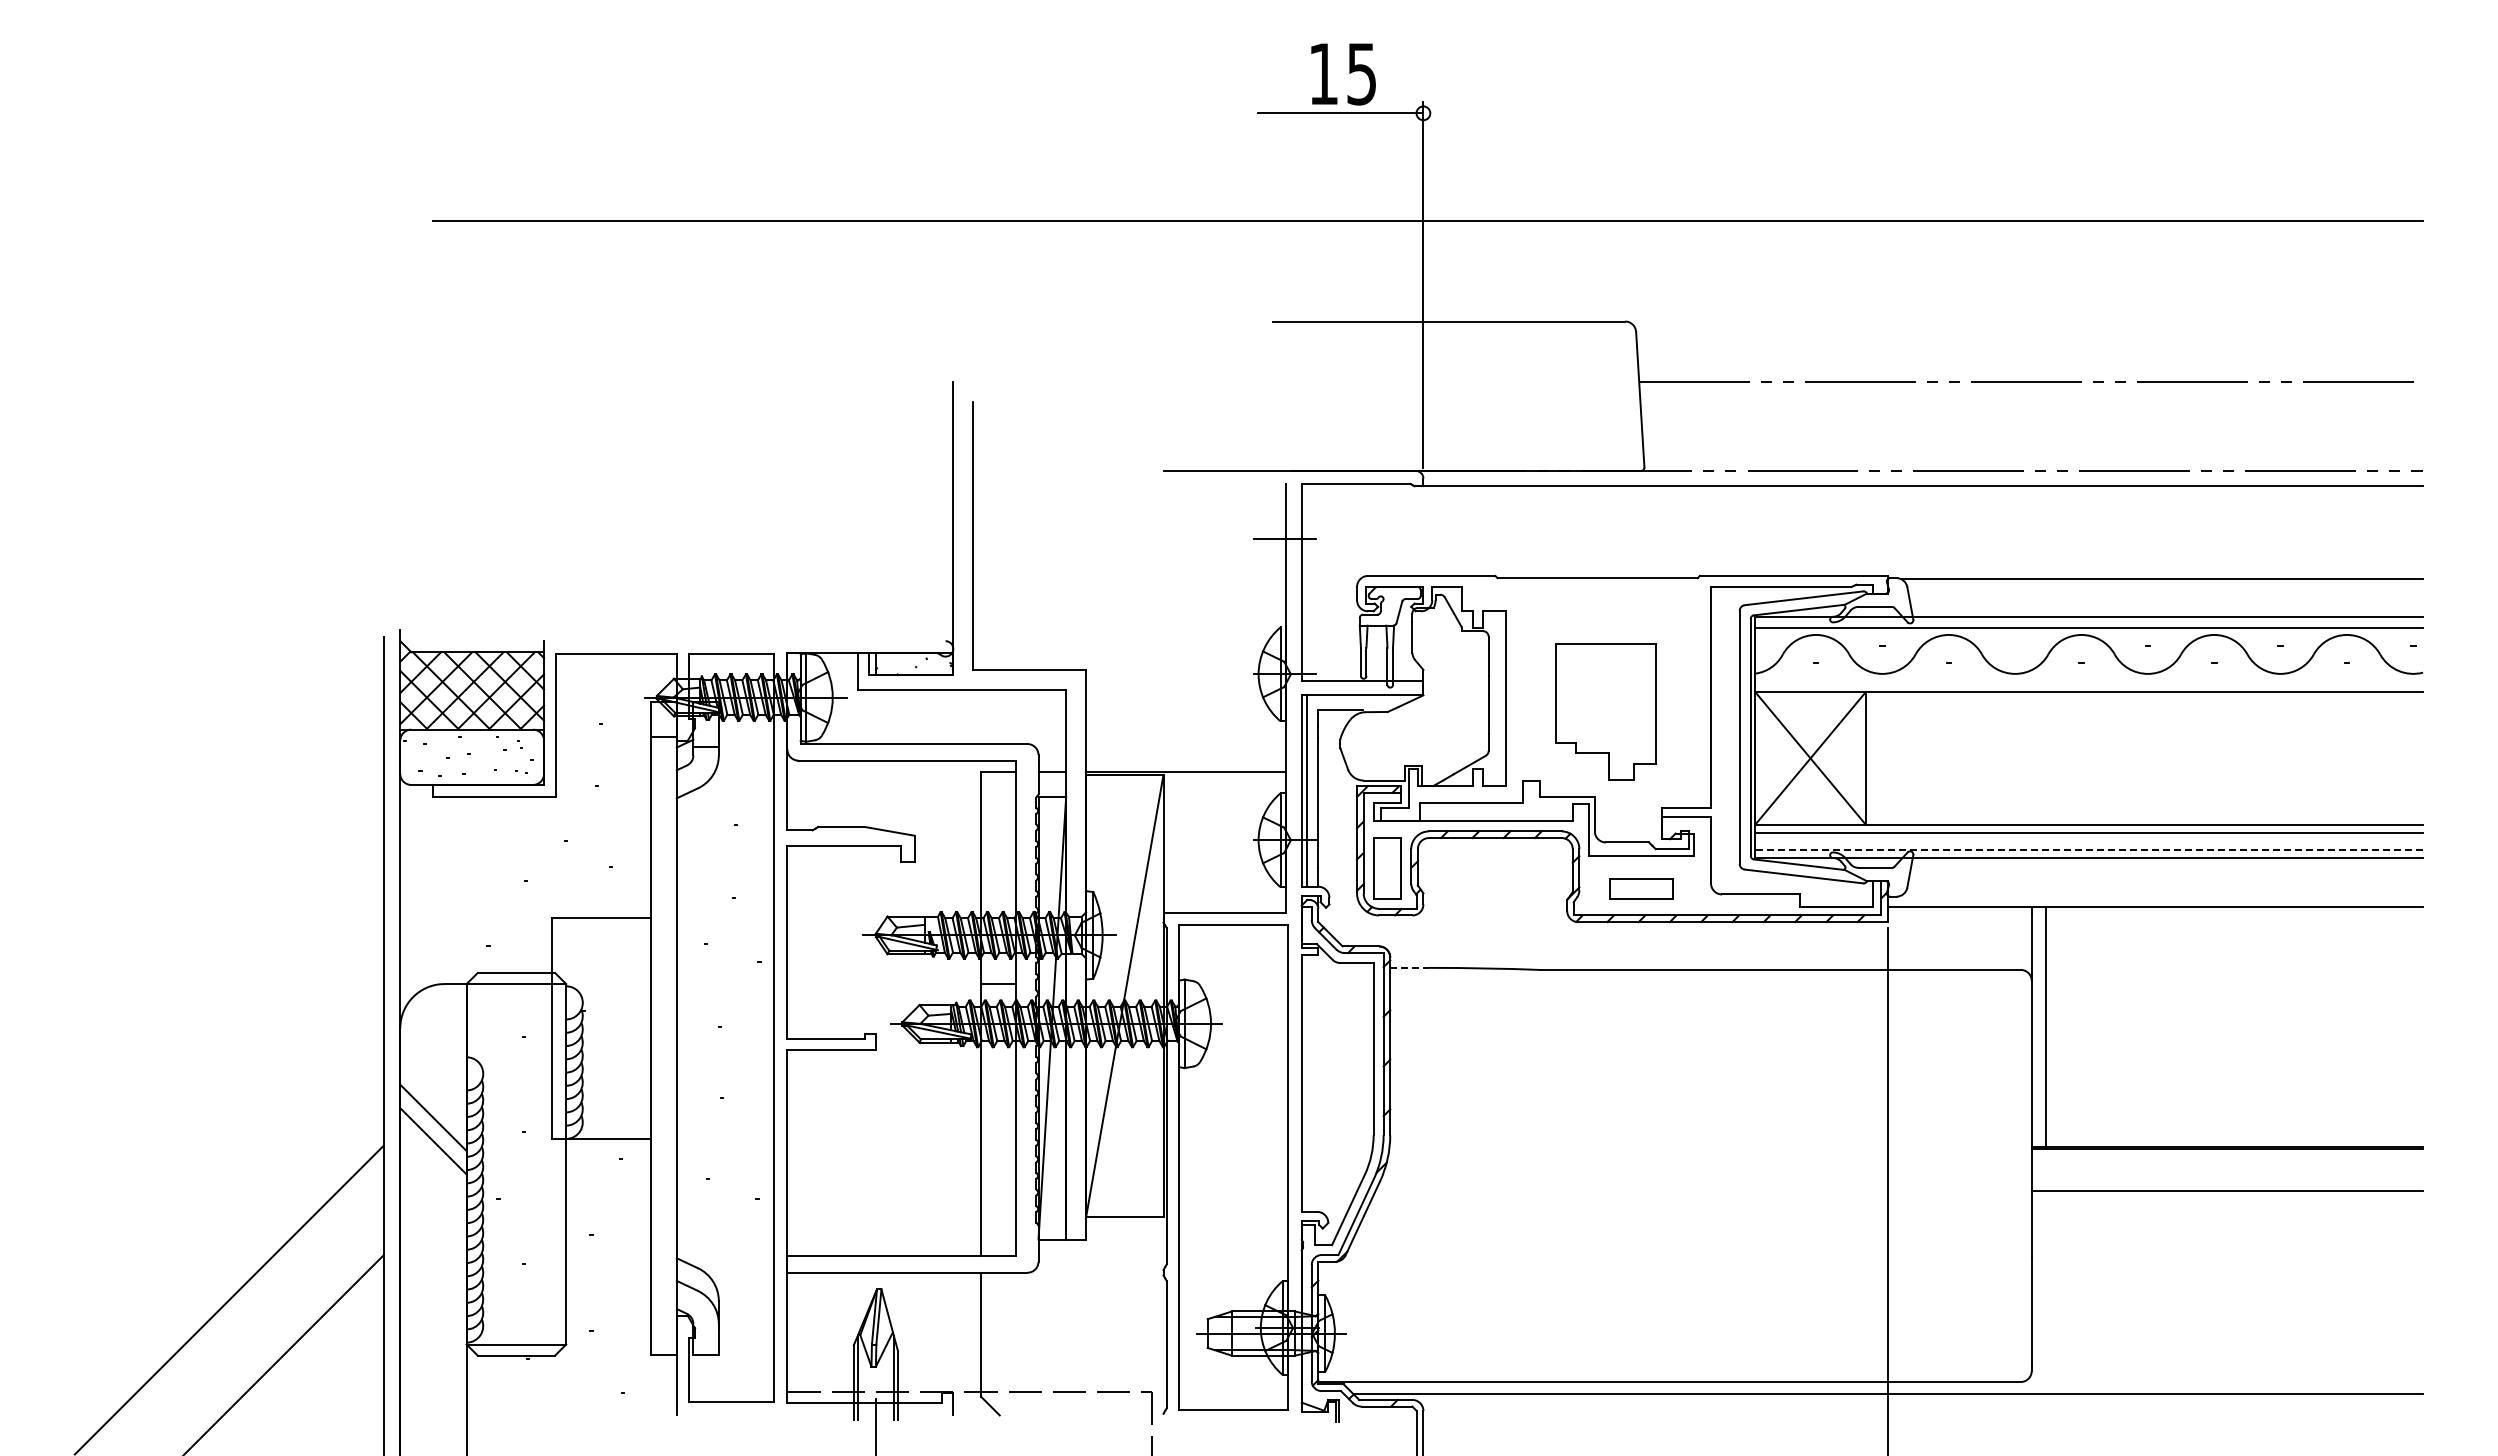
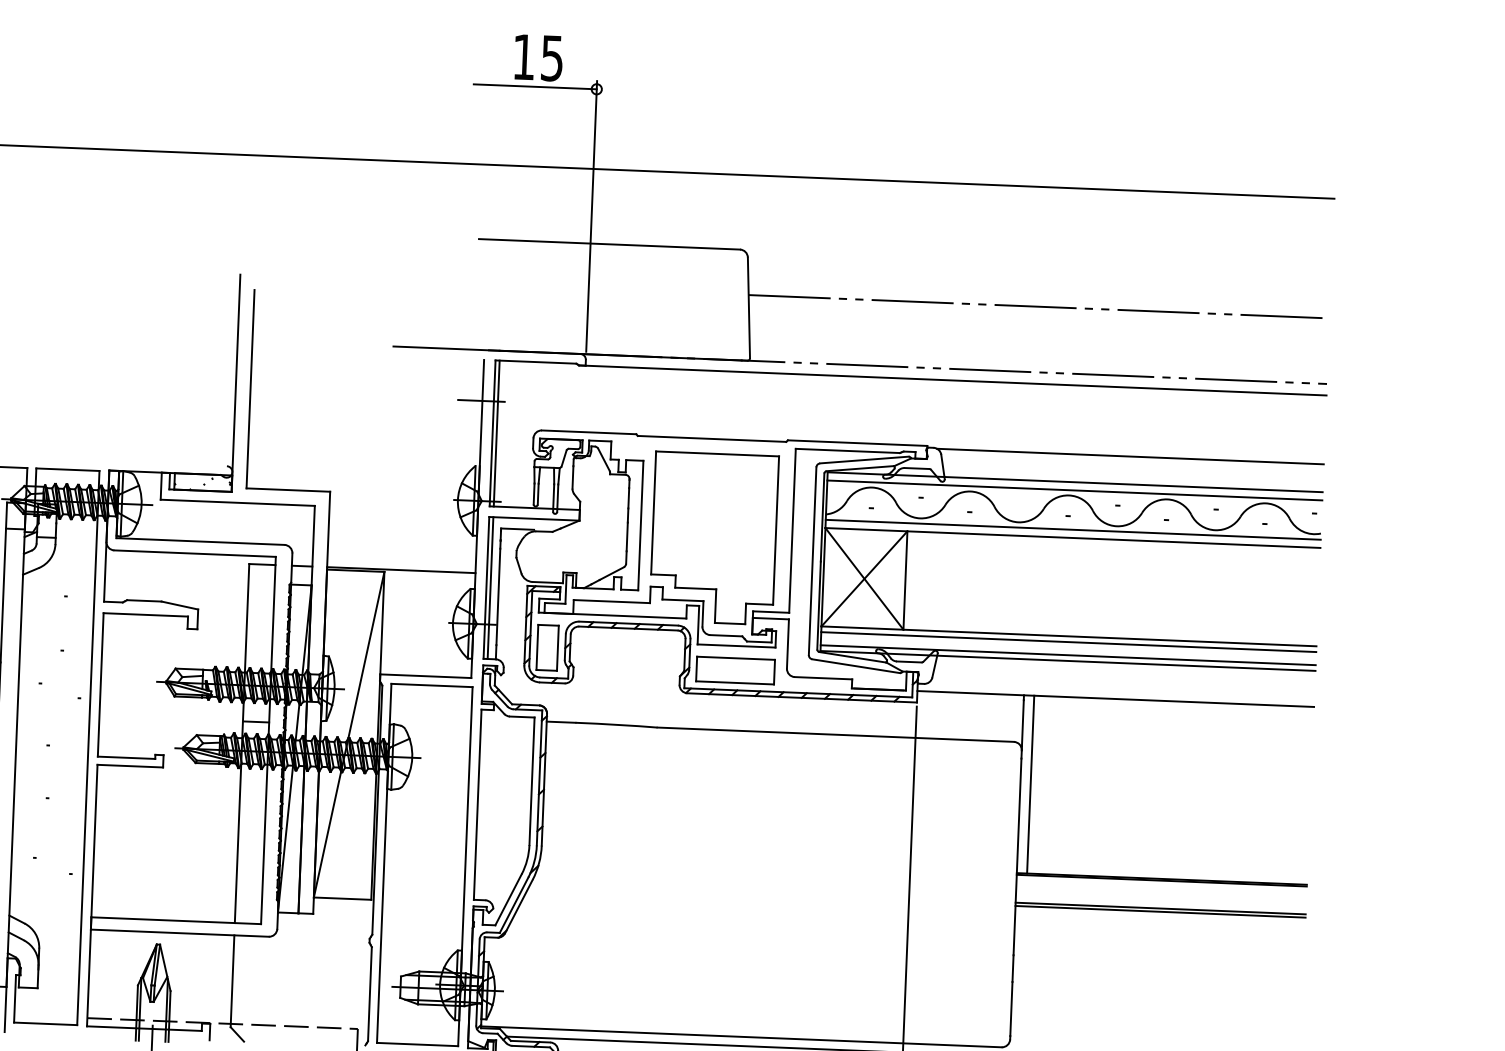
line: (1307, 582) -> (496, 433), added
line: (2089, 680) -> (1073, 529), added
part: (1605, 711) -> (713, 538), size x1.67
line: (2089, 850) -> (1068, 655), dashed -> solid
part: (1641, 888) -> (735, 670), size x1.67
line: (1410, 967) -> (561, 721), dashed -> solid
line: (2227, 1186) -> (1160, 908), added

